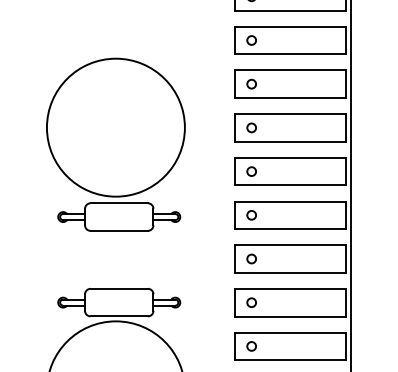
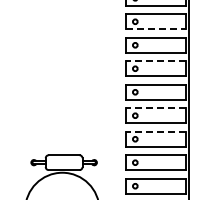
line: (291, 54) -> (156, 29), solid -> dashed
line: (291, 114) -> (156, 61), solid -> dashed
part: (116, 144) -> (62, 77), removed
line: (291, 201) -> (156, 108), solid -> dashed
line: (291, 244) -> (156, 131), solid -> dashed

